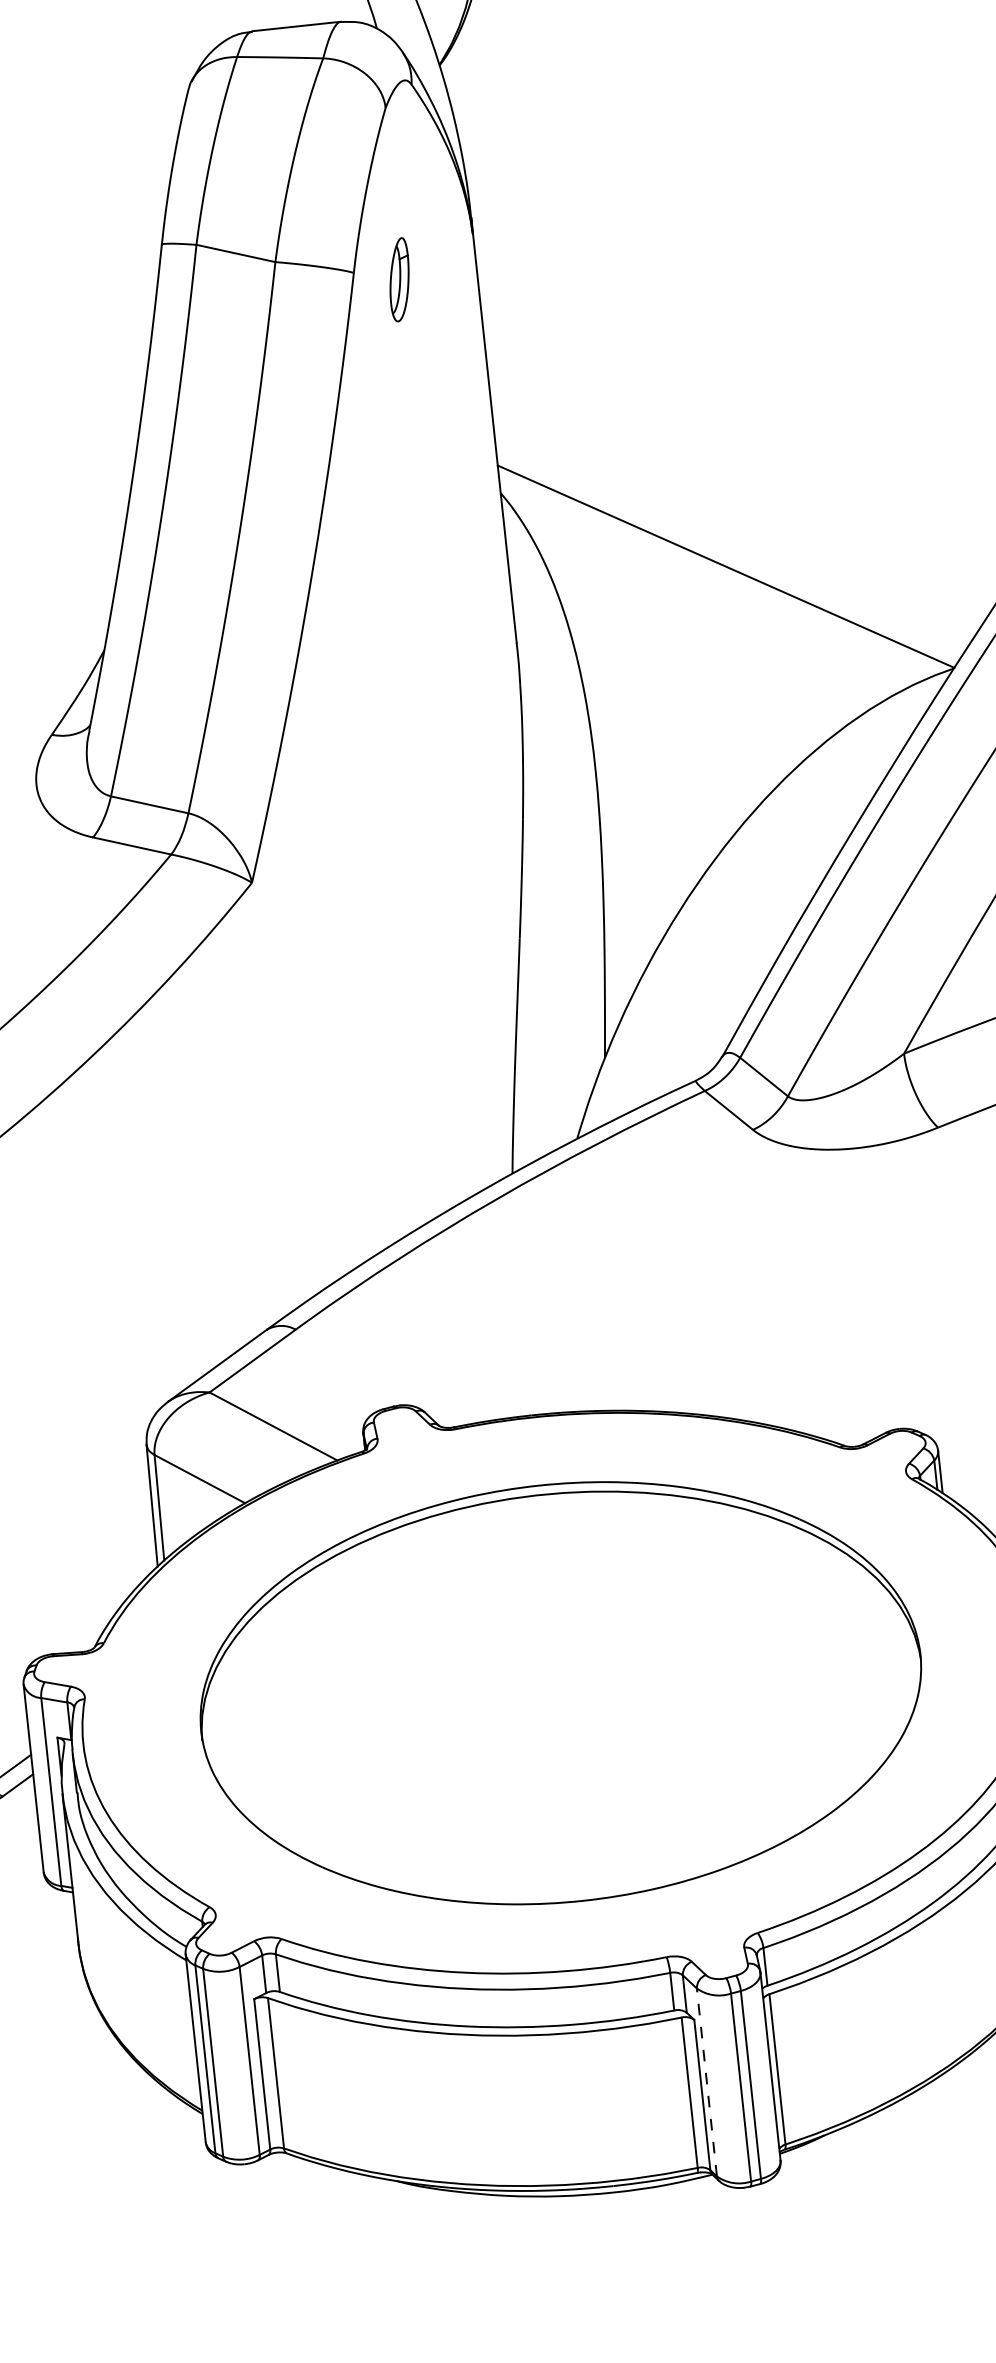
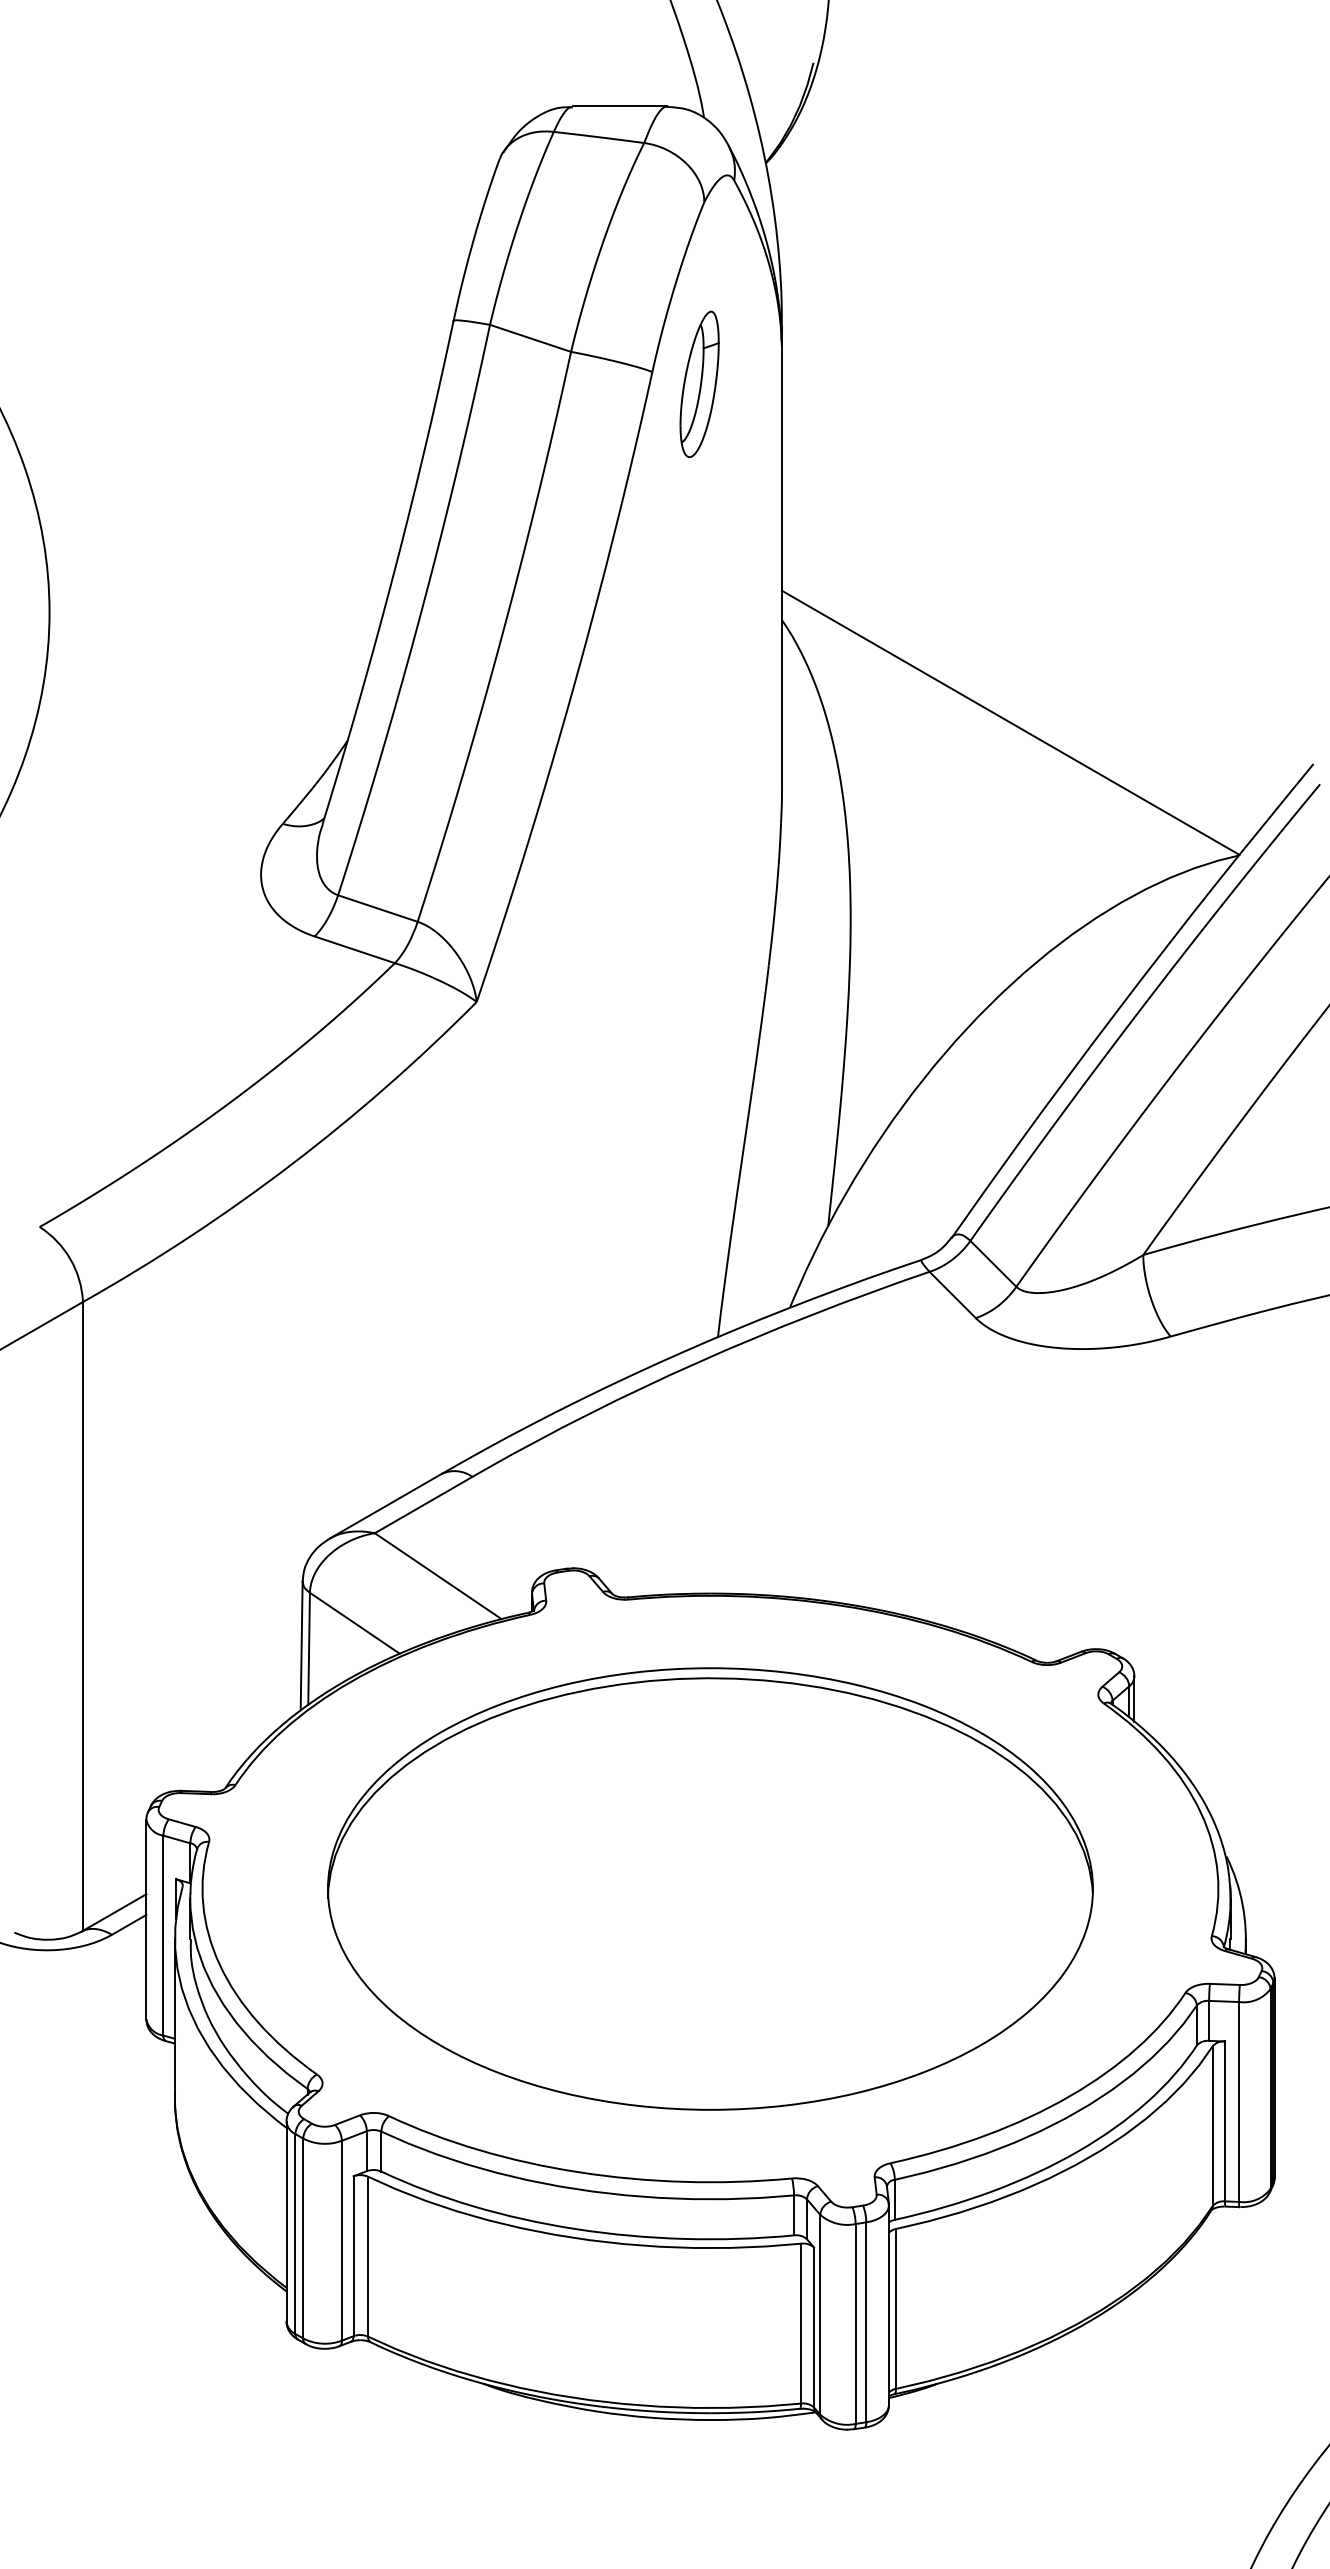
part: (399, 279) -> (699, 384), size x1.67
line: (707, 2082) -> (820, 2314), dashed -> solid

